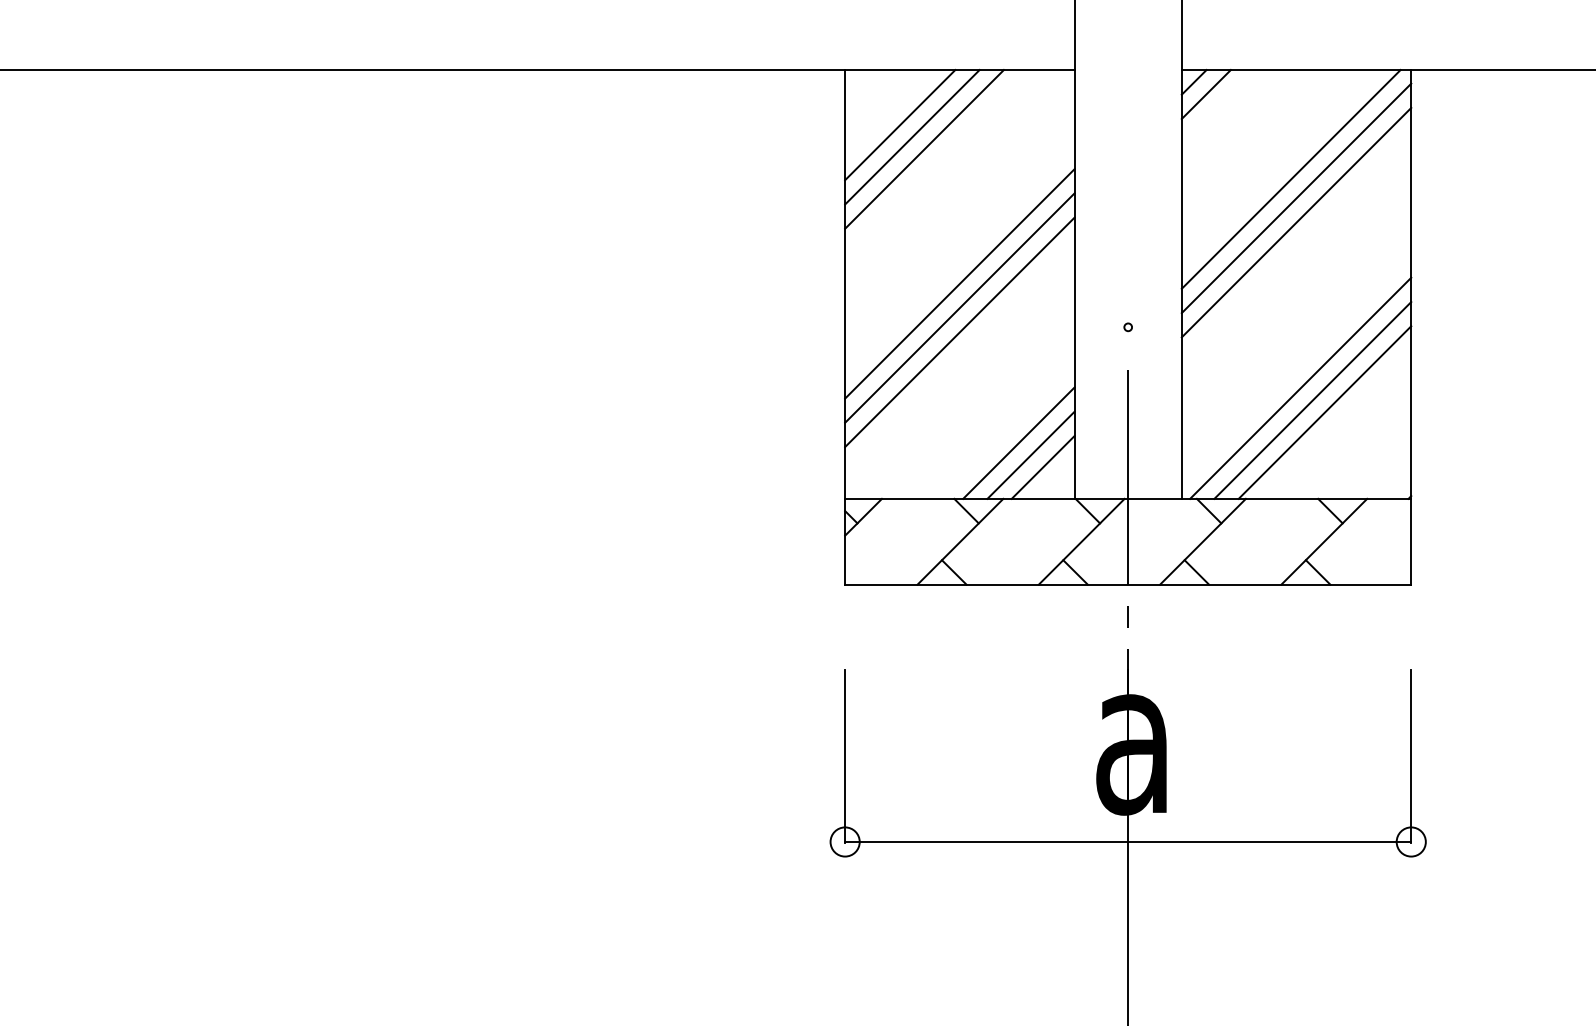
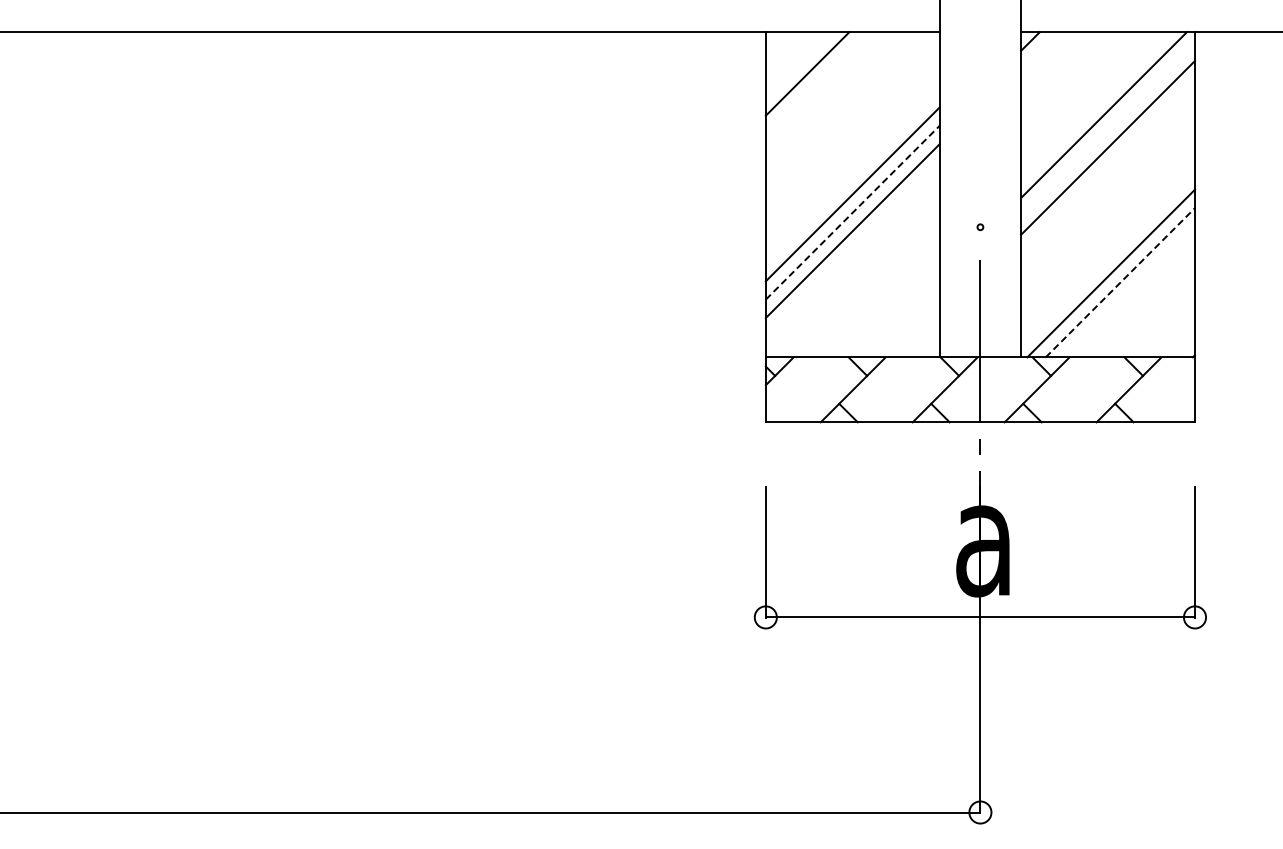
line: (1206, 94) -> (1039, 50), removed
line: (911, 137) -> (816, 83), removed
line: (923, 149) -> (825, 92), removed
line: (1297, 198) -> (1108, 129), removed
line: (959, 307) -> (852, 212), solid -> dashed
line: (1312, 400) -> (1120, 282), solid -> dashed
line: (1324, 412) -> (1129, 291), removed
line: (1018, 442) -> (897, 314), removed
line: (1030, 455) -> (906, 324), removed
line: (1042, 467) -> (915, 333), removed

